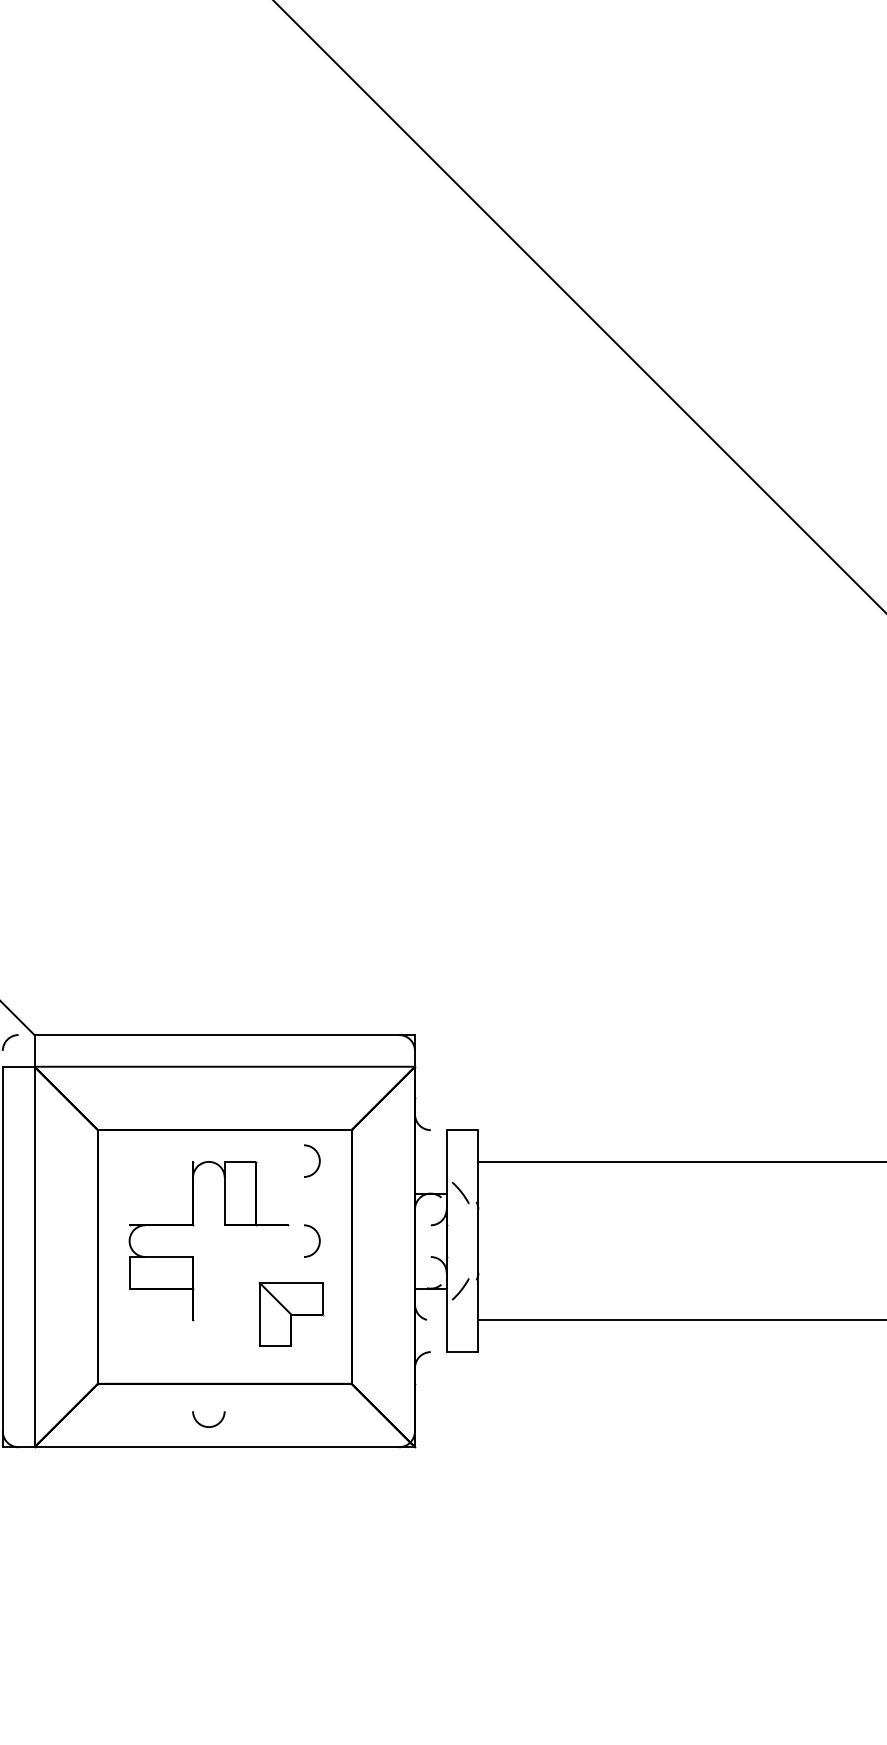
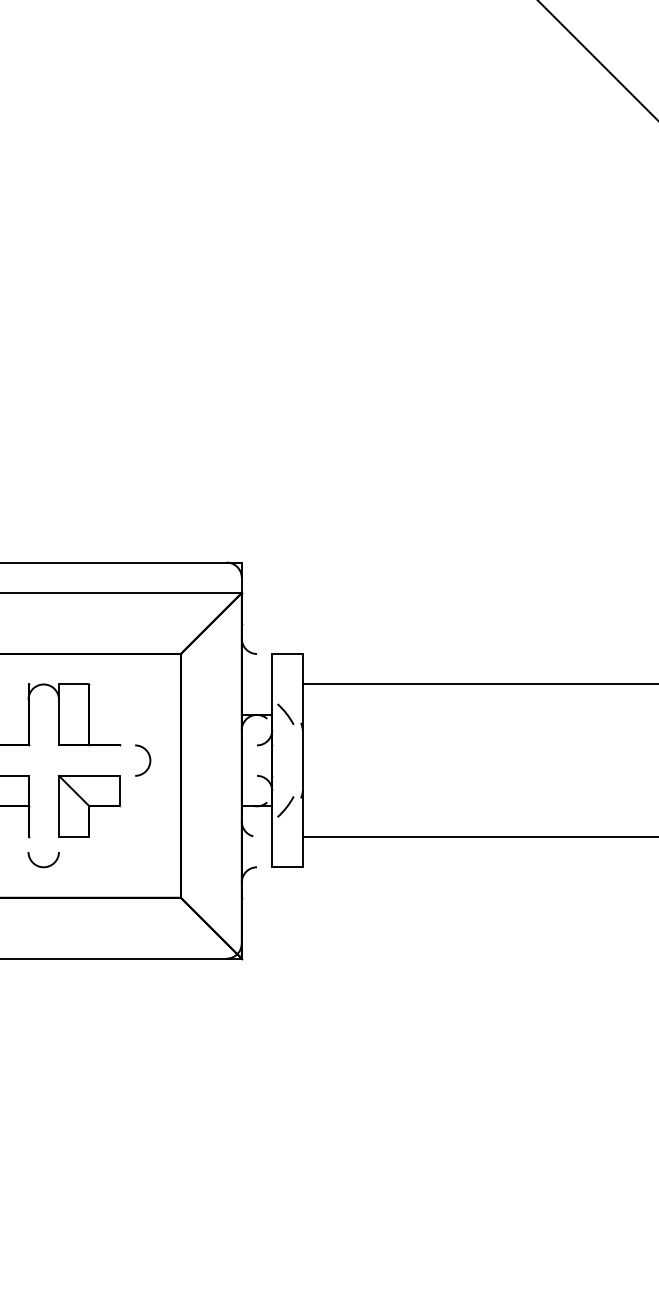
curve: (318, 1159) -> (149, 682), removed
part: (291, 1313) -> (89, 805), moved
curve: (205, 1425) -> (40, 865), moved

